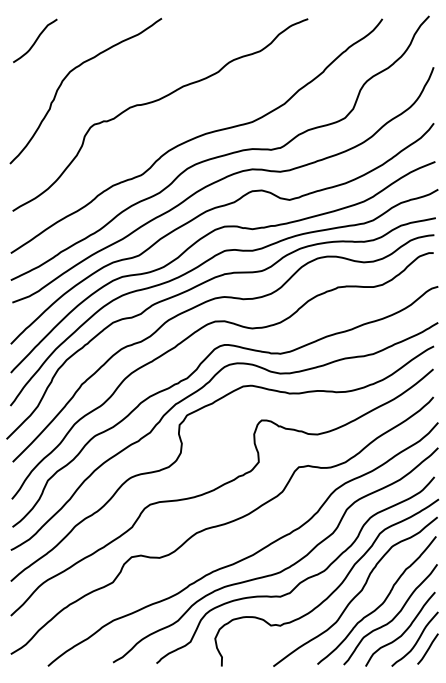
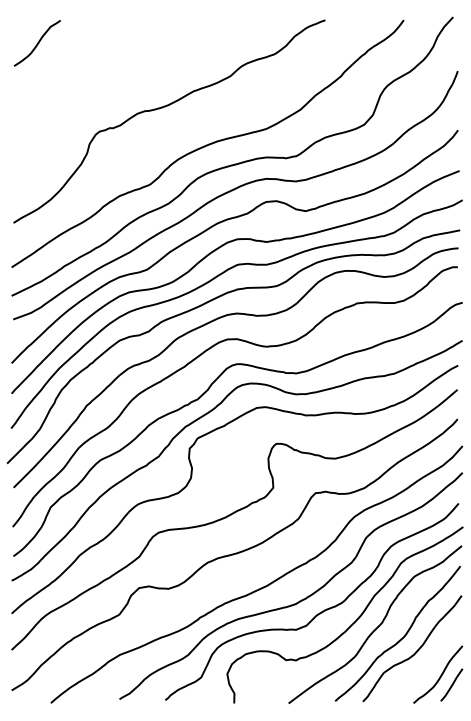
curve: (69, 74) -> (73, 78), removed
curve: (403, 631) -> (425, 666), removed

